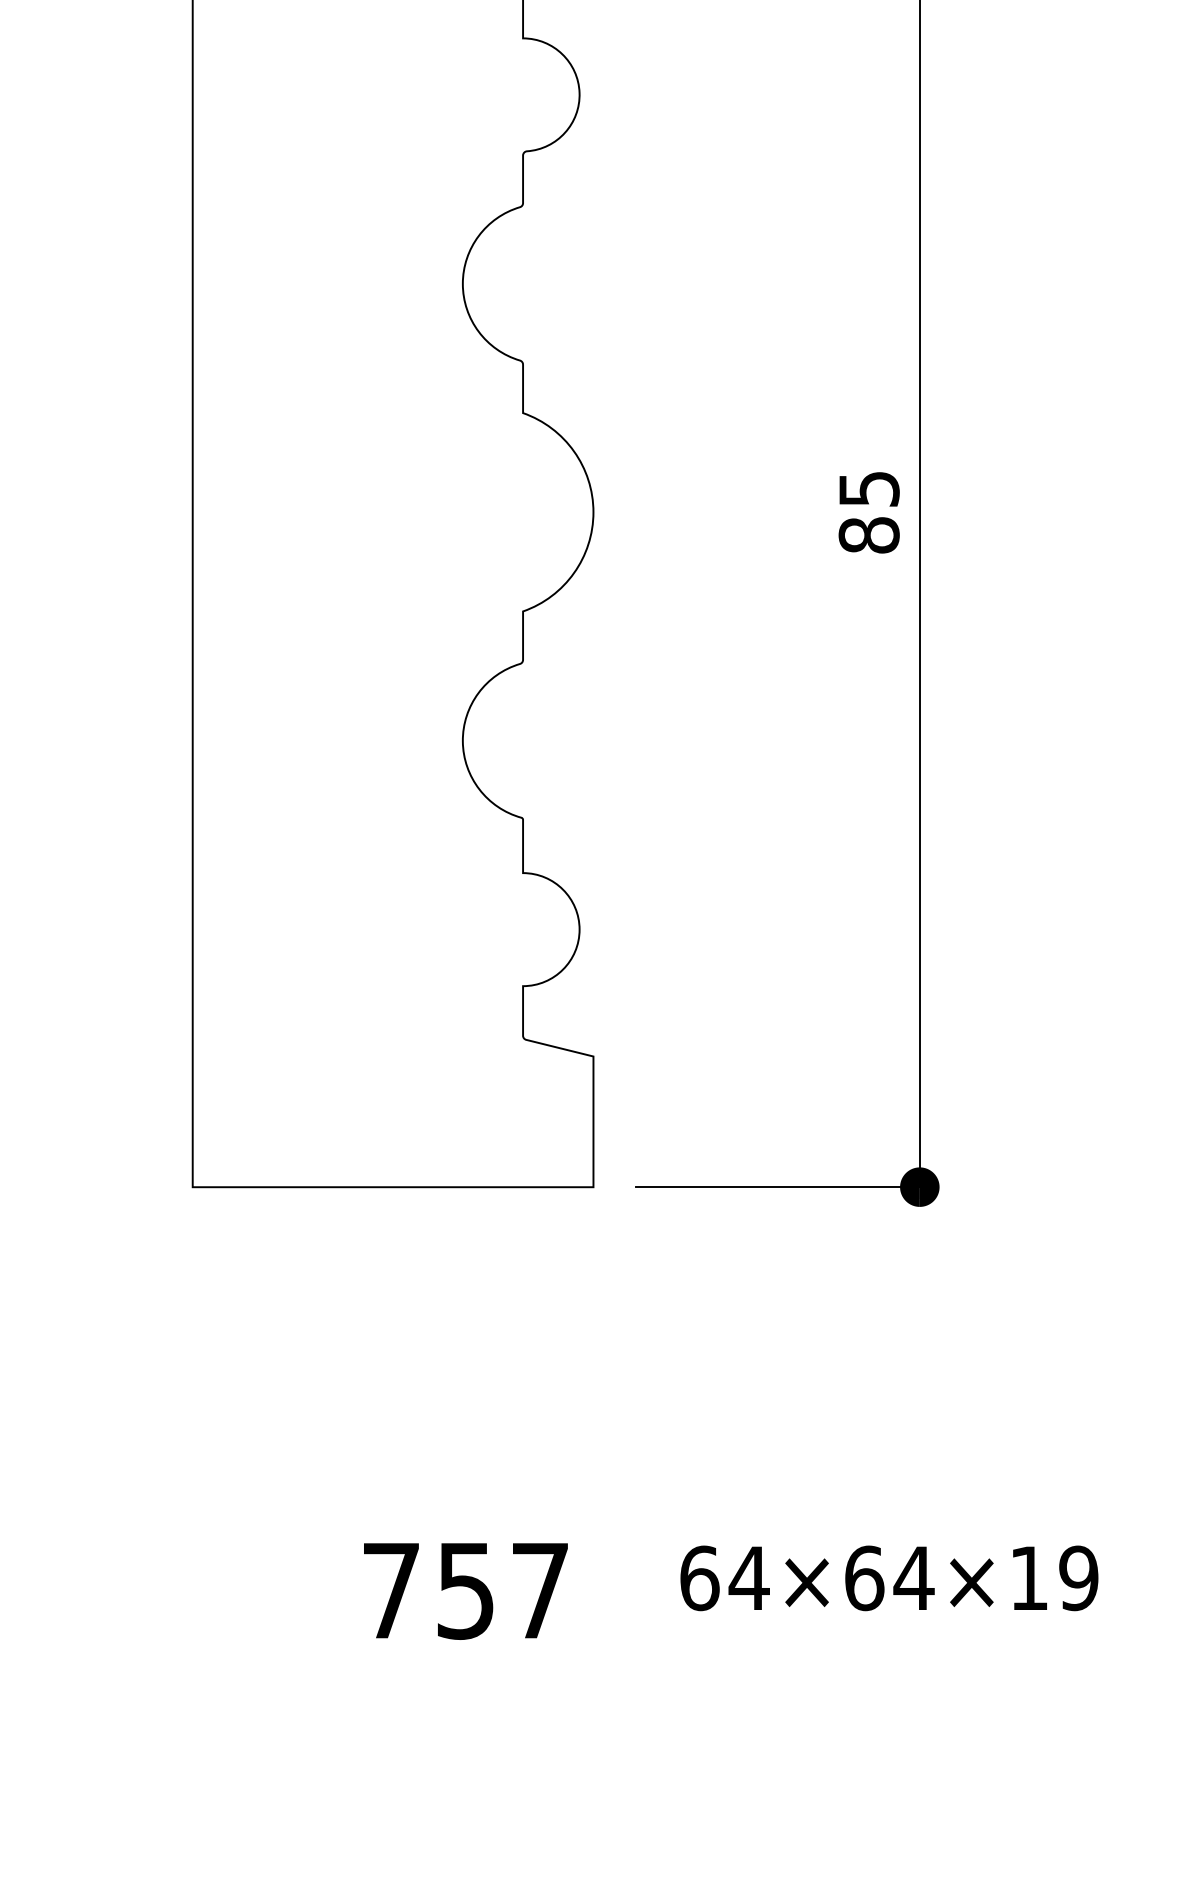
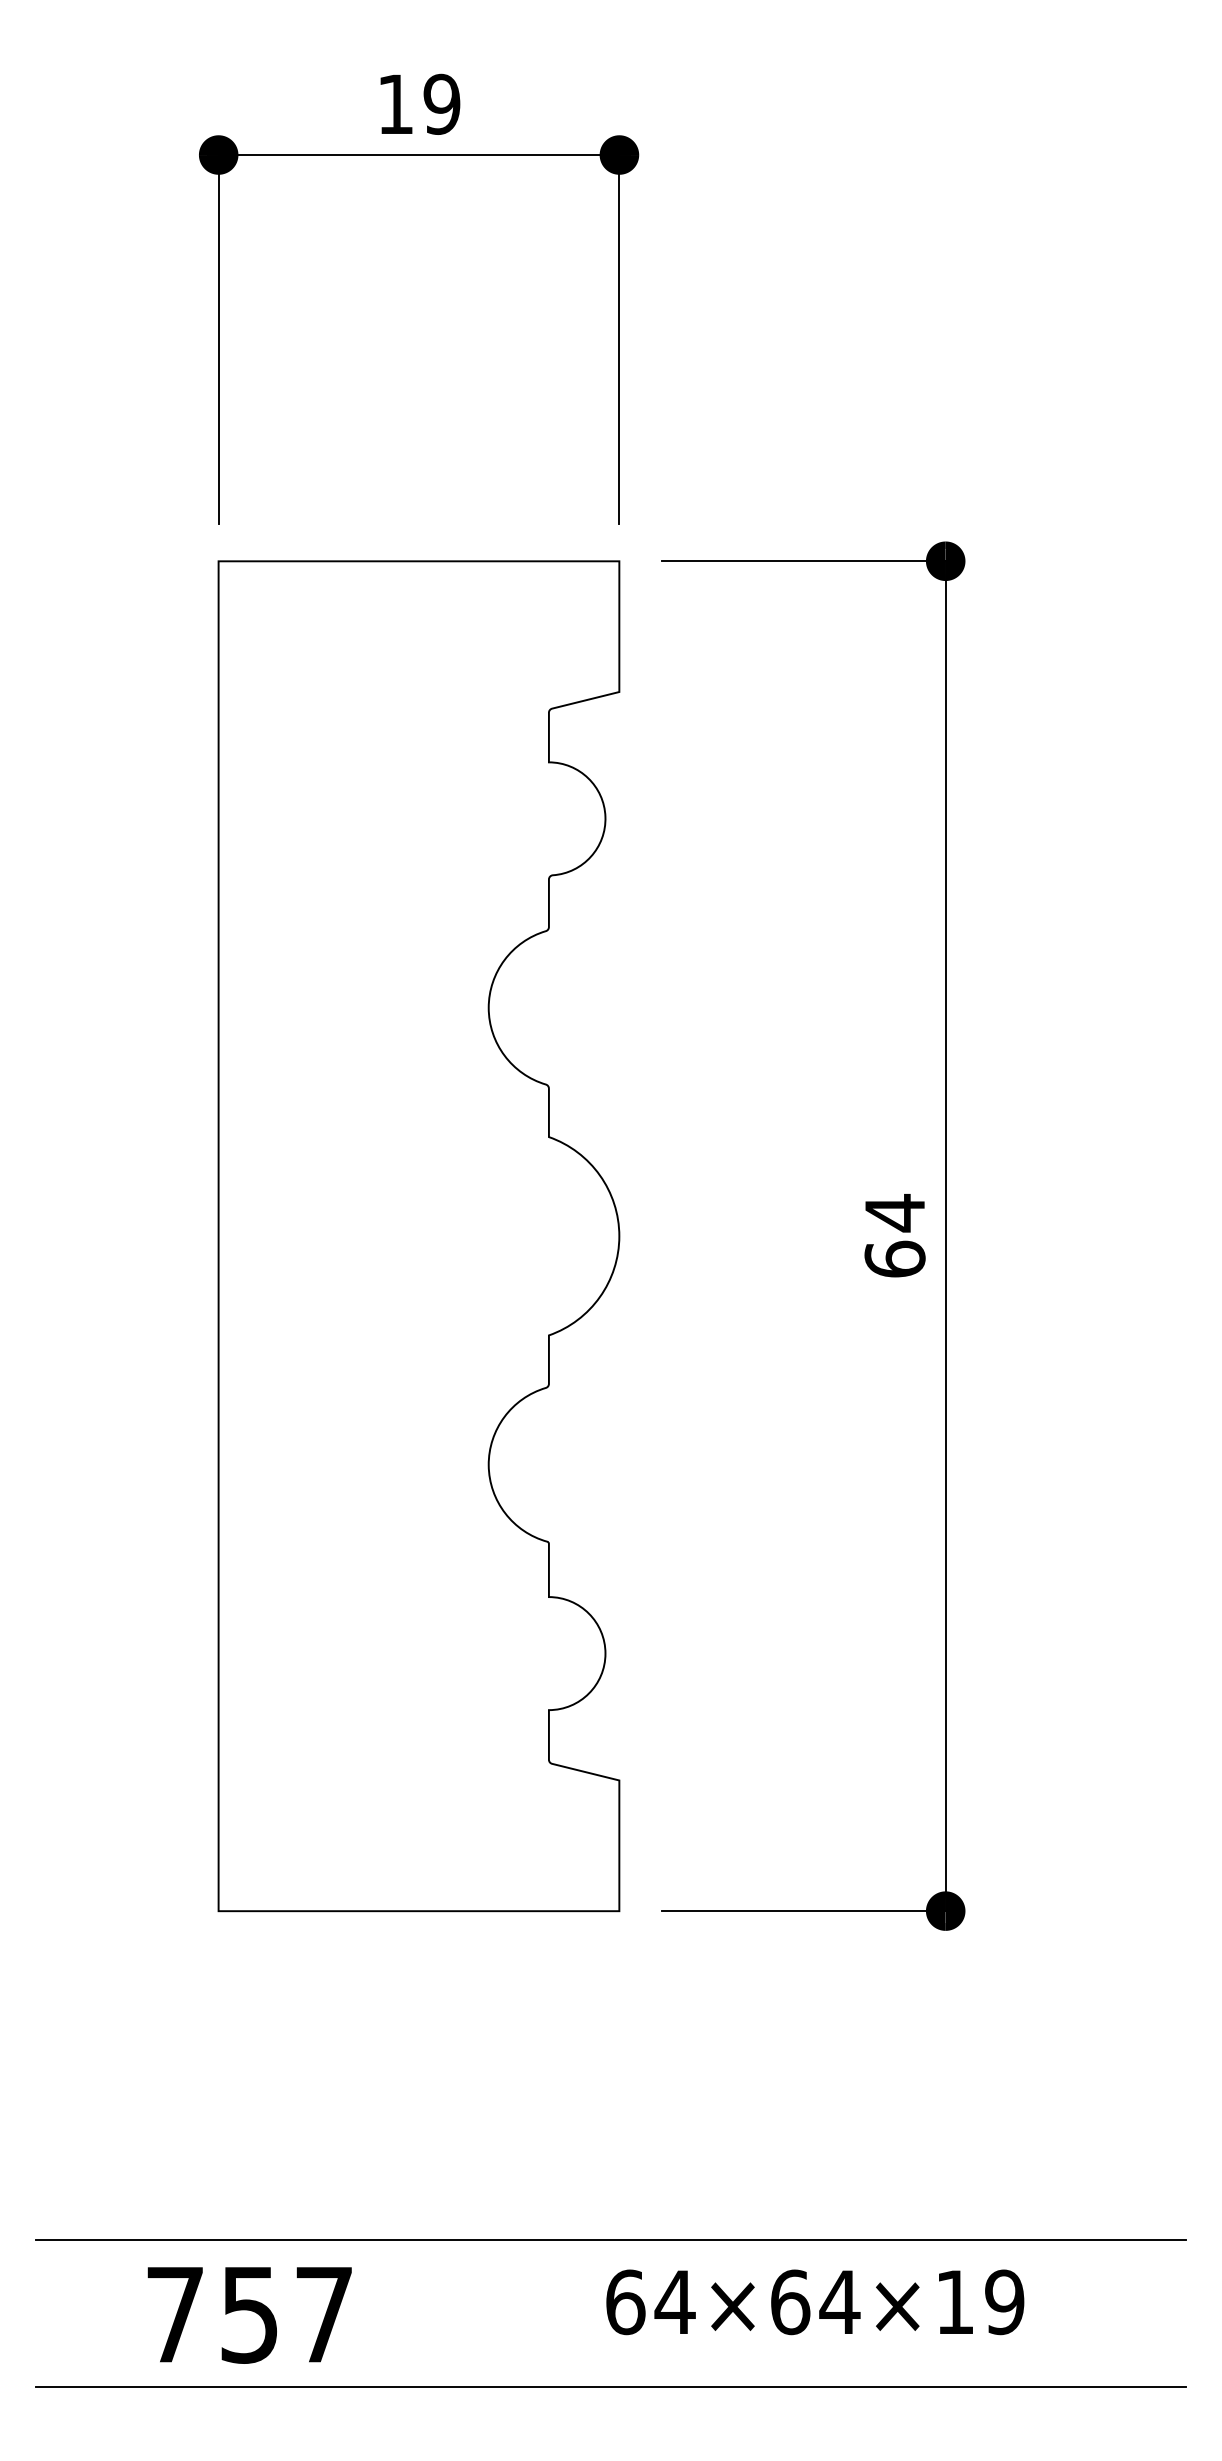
text: (868, 511) -> (894, 1235), 85 -> 64
line: (584, 1515) -> (610, 2239), added
text: (889, 1578) -> (815, 2302), moved
text: (465, 1591) -> (249, 2315), moved
line: (584, 1663) -> (610, 2387), added

